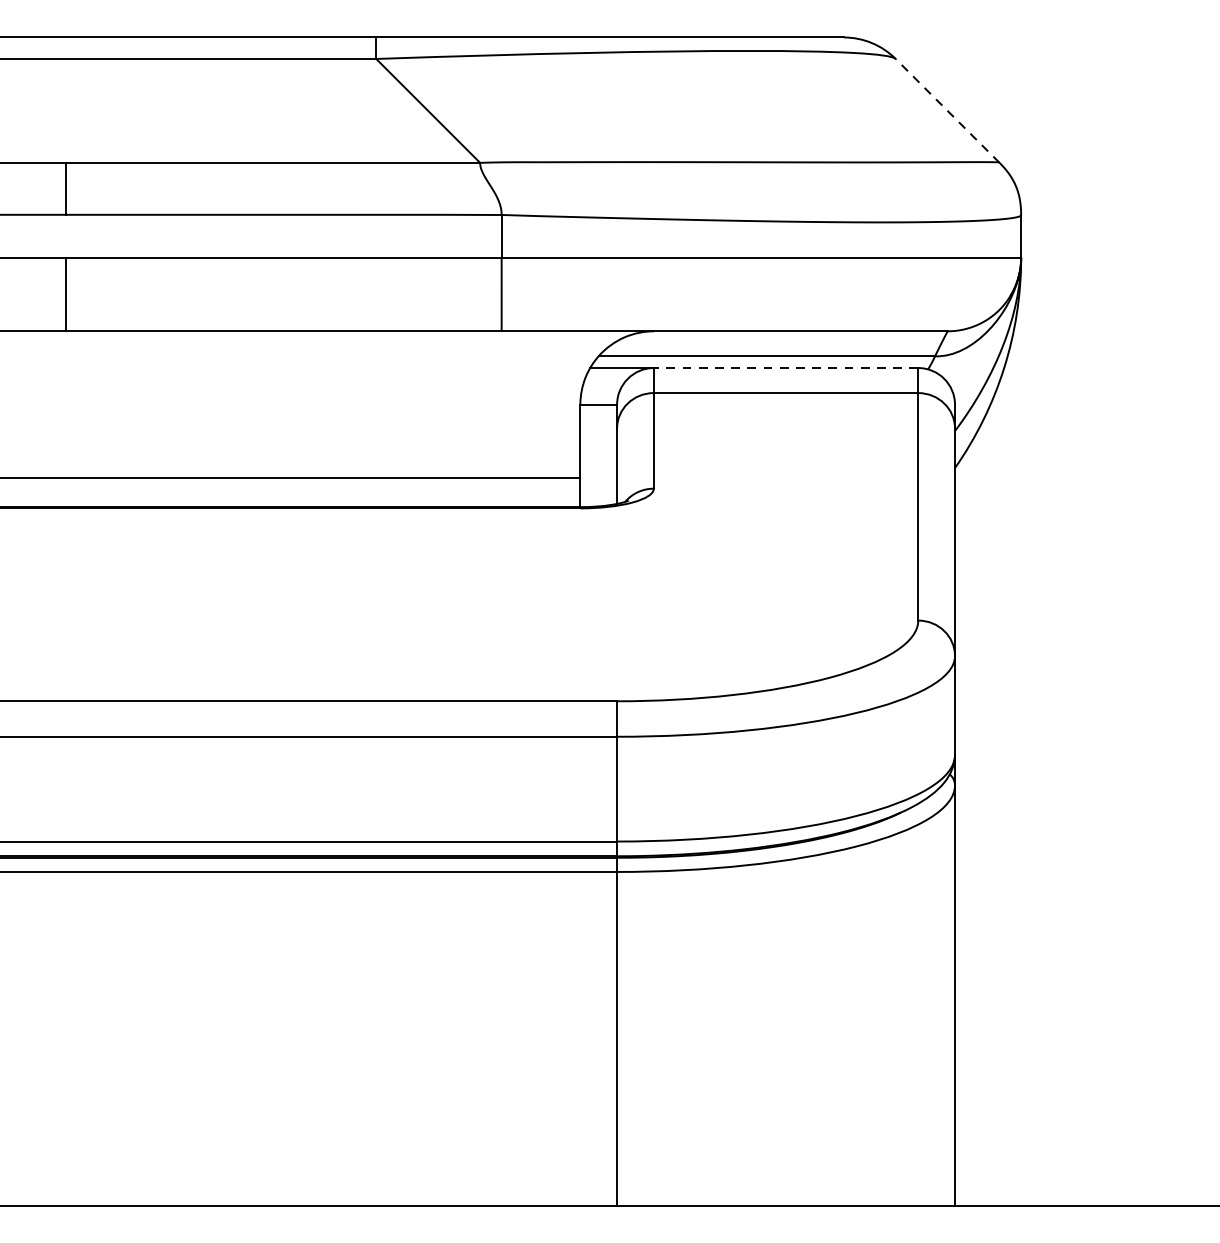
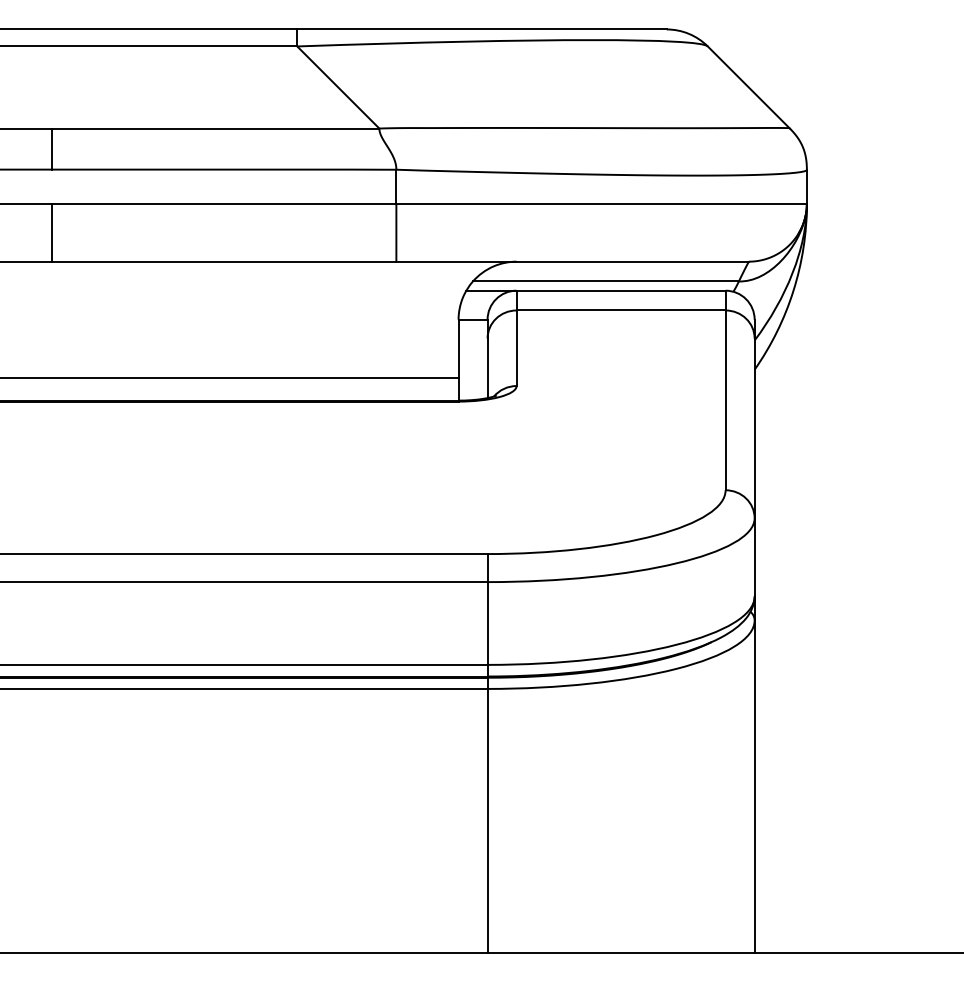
line: (947, 110) -> (748, 87), dashed -> solid
line: (785, 367) -> (620, 290), dashed -> solid

